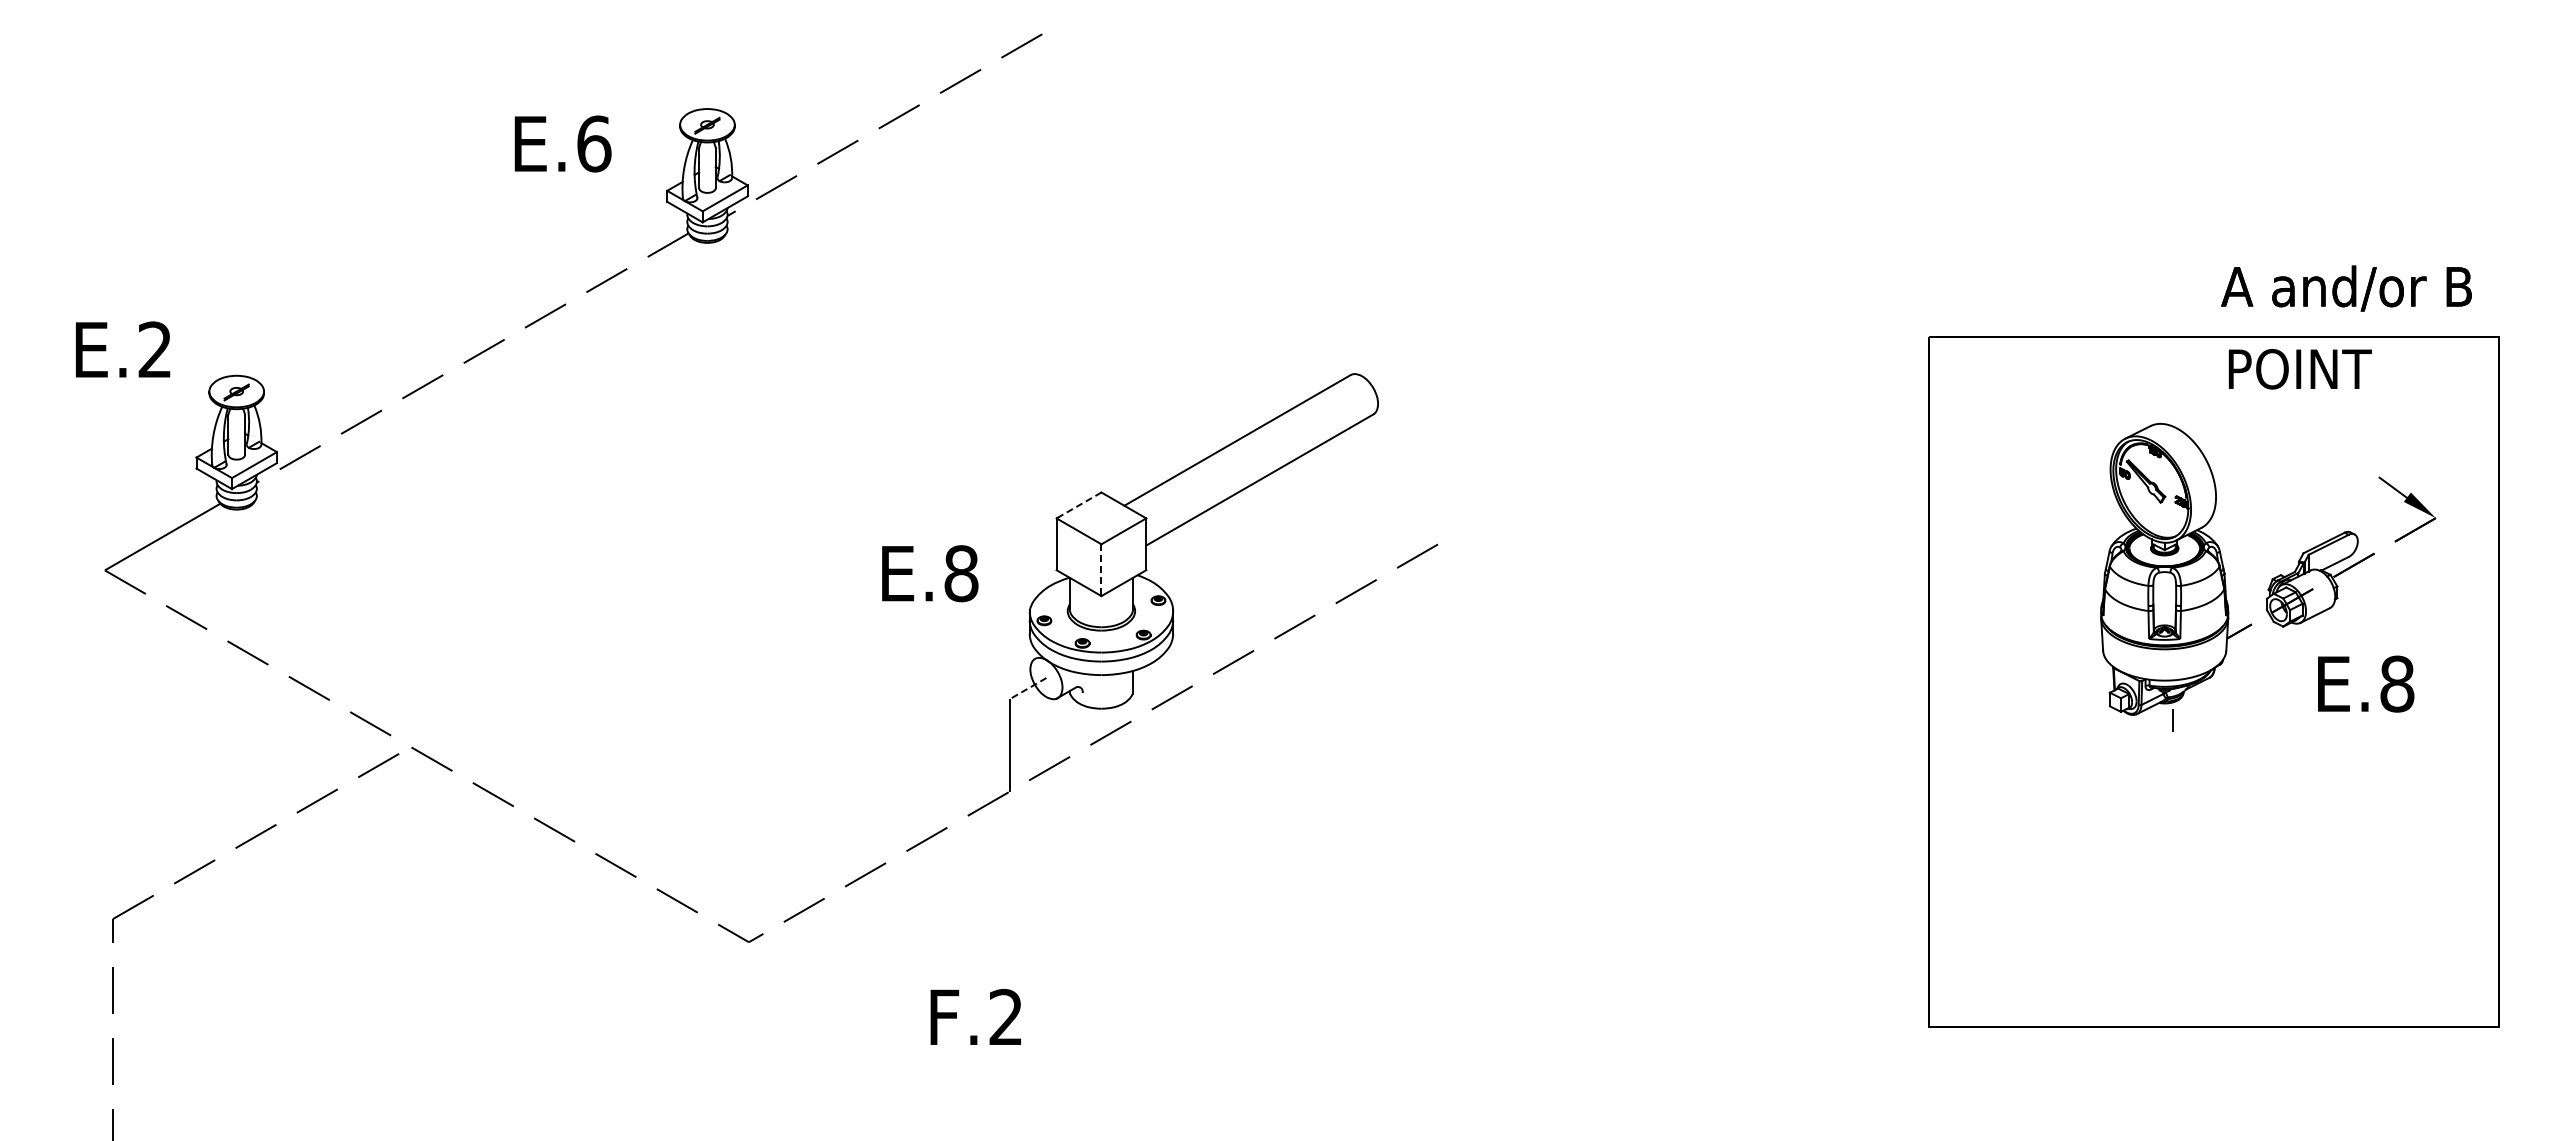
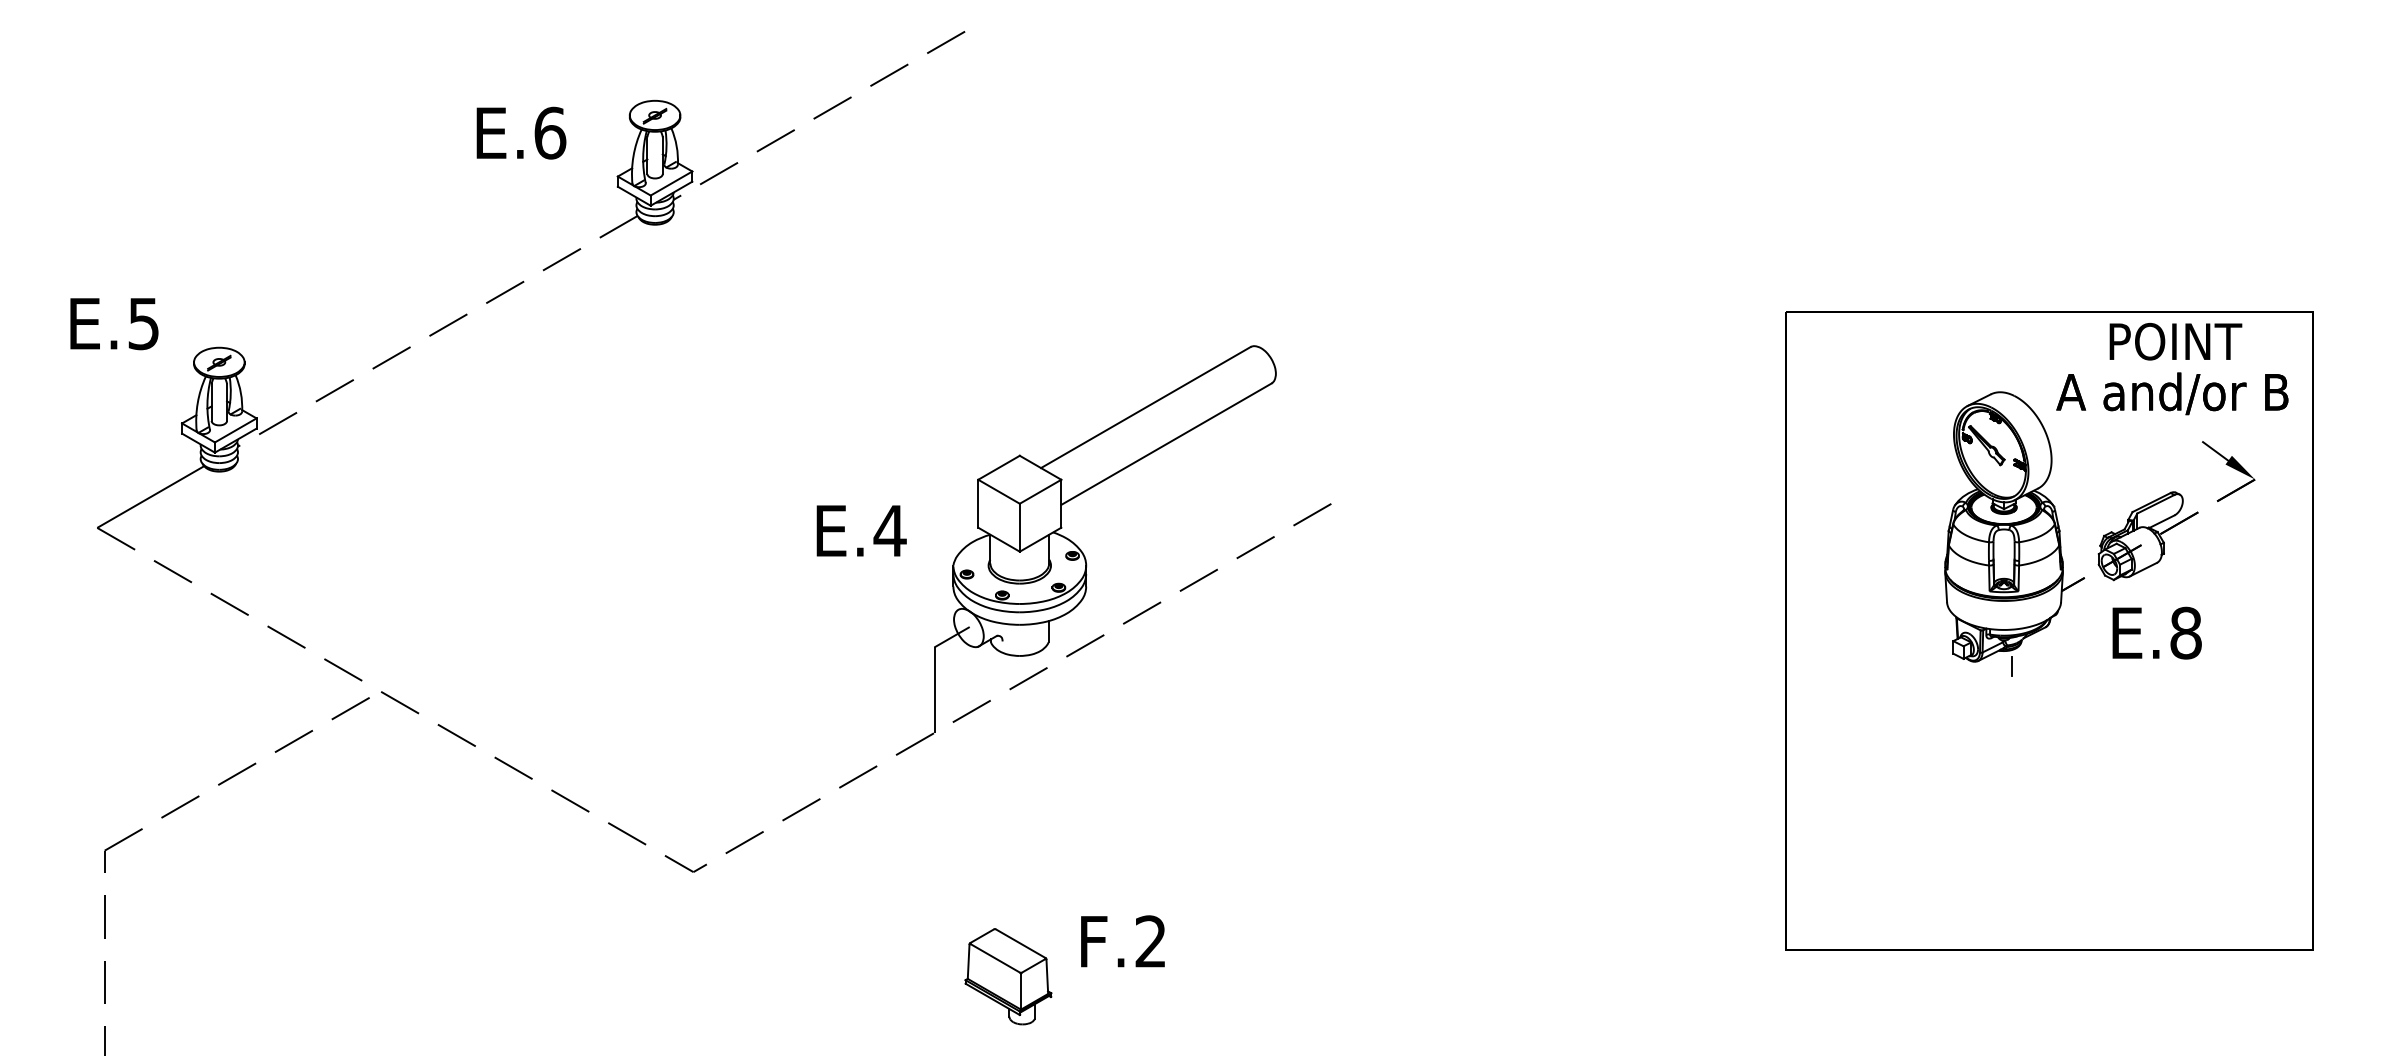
text: (2346, 288) -> (2172, 393), moved
text: (154, 349) -> (143, 323), E.2 -> E.5
text: (2299, 369) -> (2175, 341), moved
line: (1079, 505) -> (999, 467), dashed -> solid
line: (1101, 570) -> (1019, 528), dashed -> solid
text: (961, 573) -> (890, 530), E.8 -> E.4
text: (2366, 683) -> (2157, 632), moved
line: (1027, 688) -> (951, 637), dashed -> solid
text: (975, 1016) -> (1122, 940), moved
part: (1088, 1055) -> (1007, 976), added

